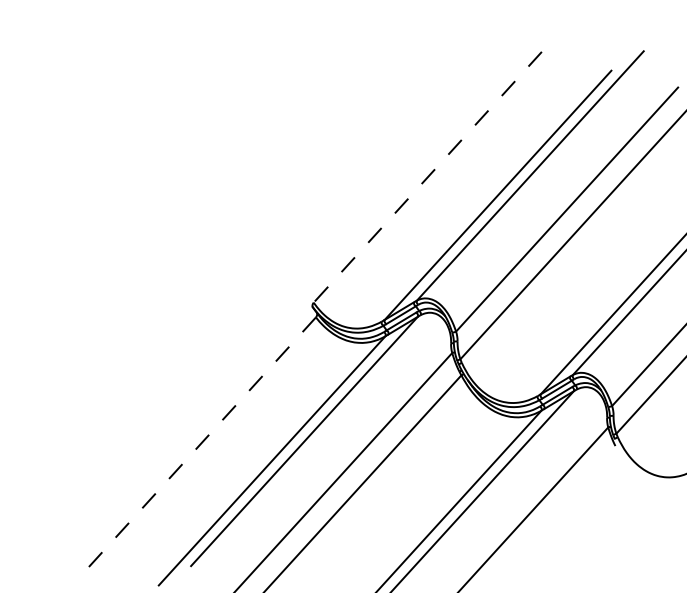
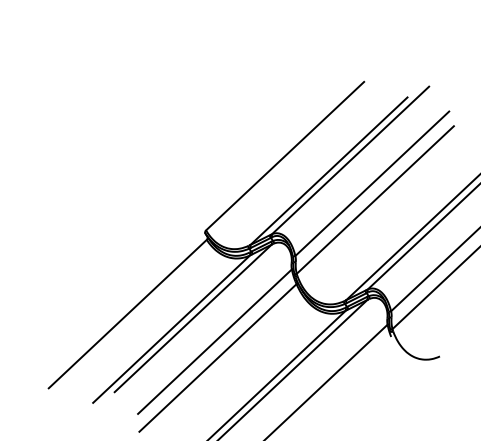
line: (426, 177) -> (284, 156), dashed -> solid
line: (201, 443) -> (127, 314), dashed -> solid

